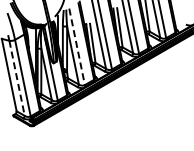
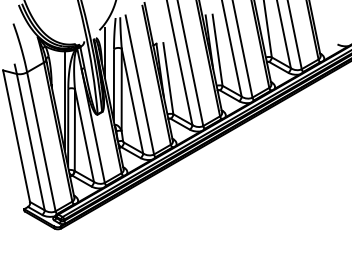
line: (77, 47) -> (140, 86), dashed -> solid
line: (17, 78) -> (31, 142), dashed -> solid

